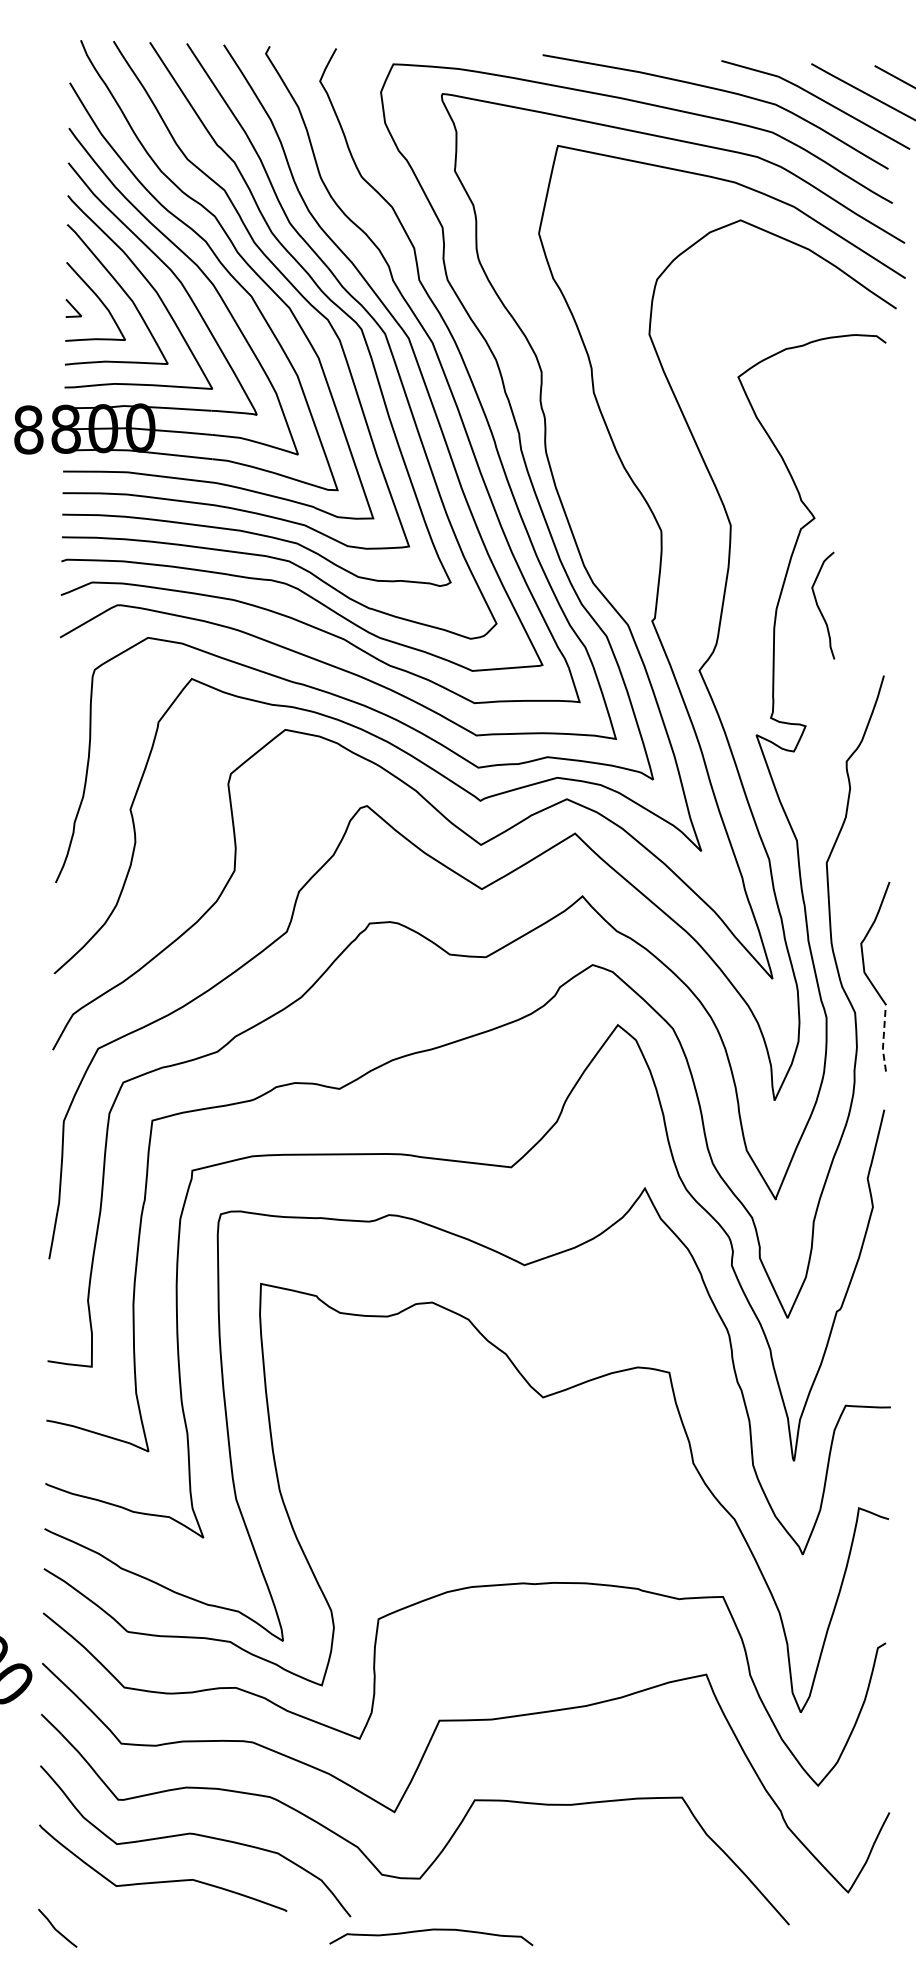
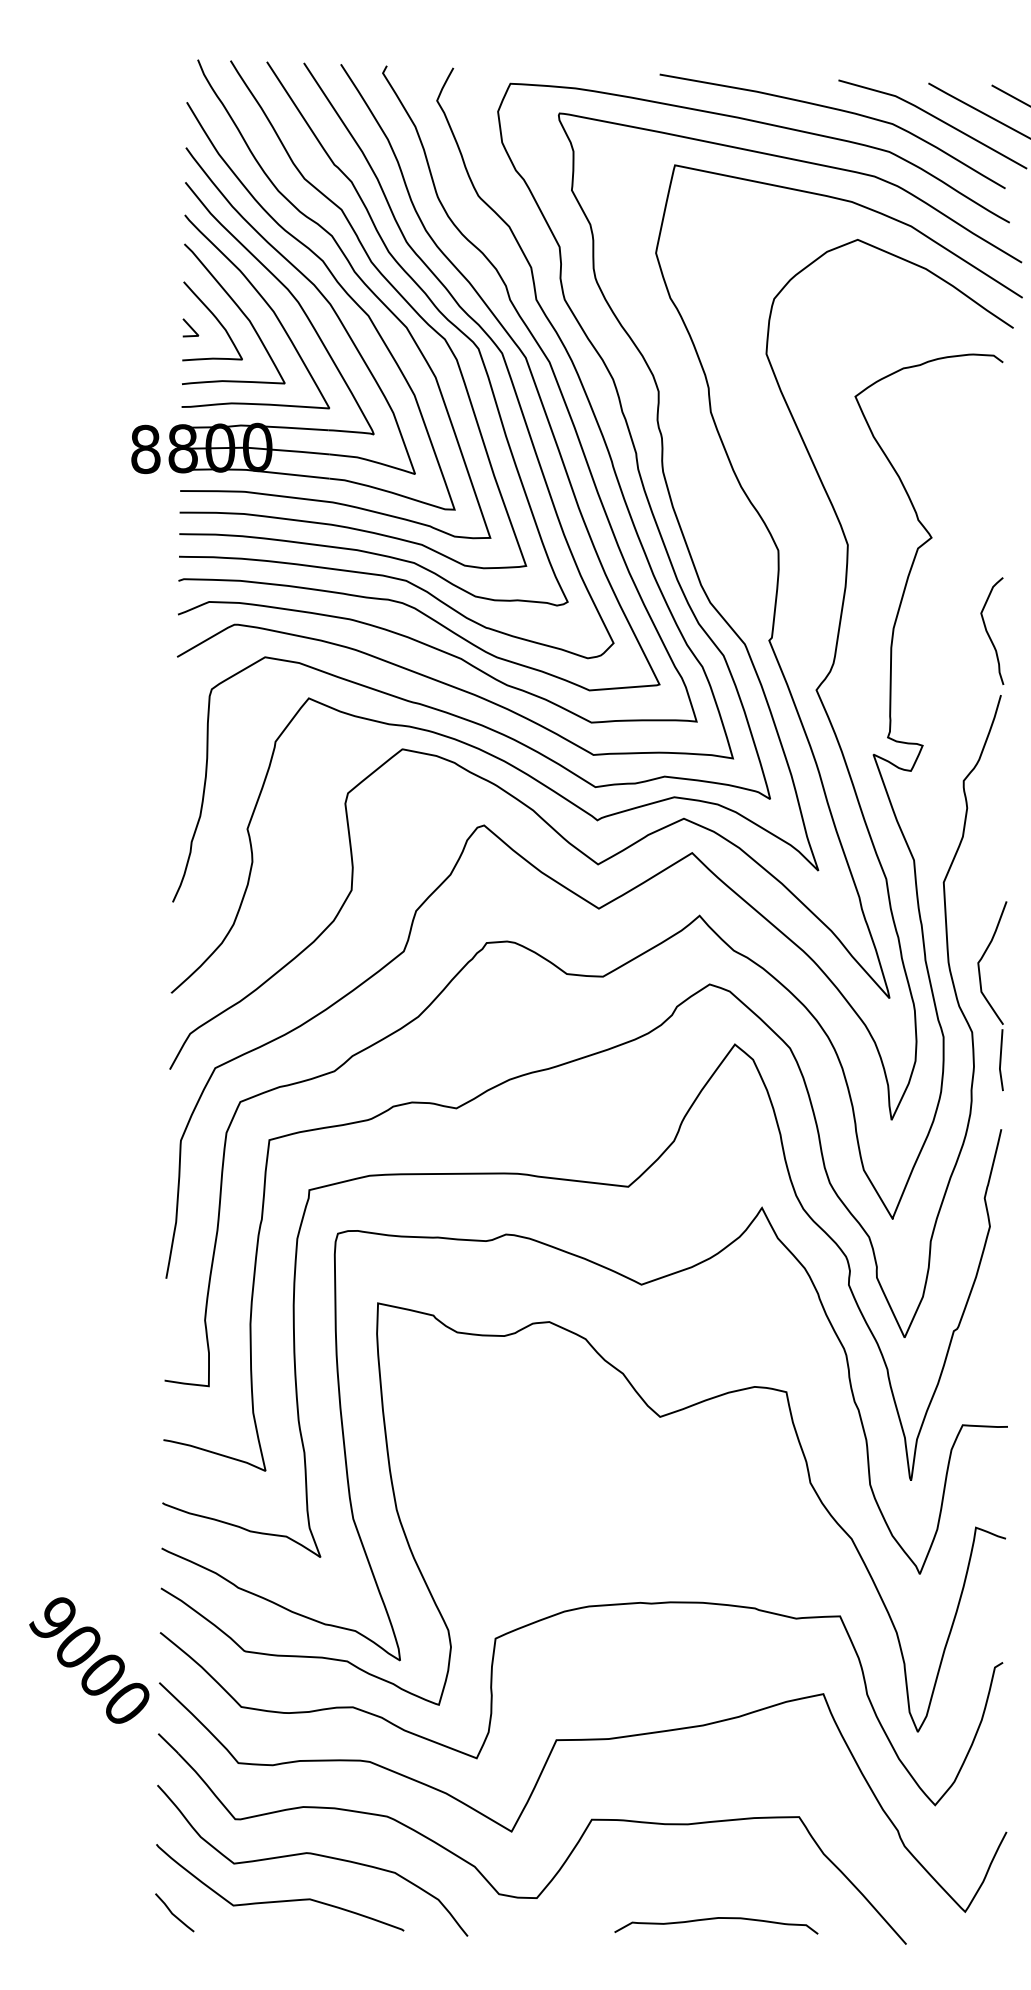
curve: (819, 607) -> (988, 632), moved
line: (883, 1042) -> (1000, 1061), dashed -> solid
line: (56, 1929) -> (173, 1913), moved
curve: (431, 1931) -> (716, 1919), moved

